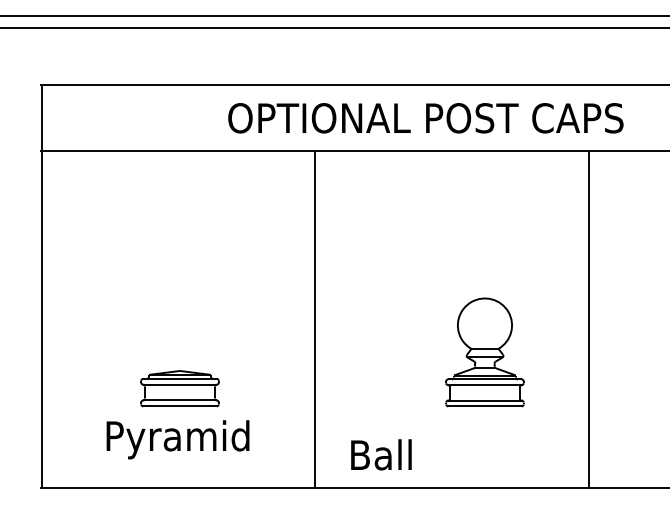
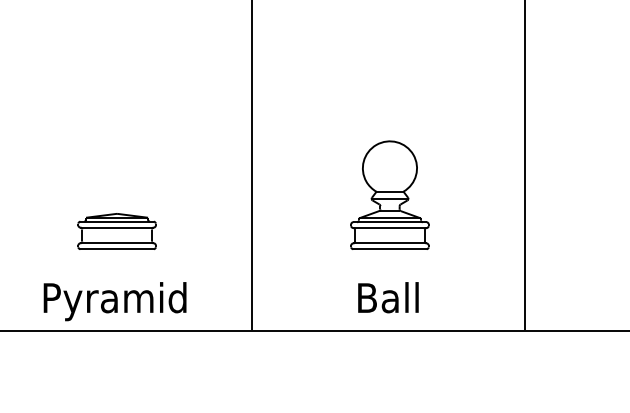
part: (484, 352) -> (389, 195), moved
text: (177, 439) -> (114, 301), moved
text: (381, 454) -> (388, 297), moved

